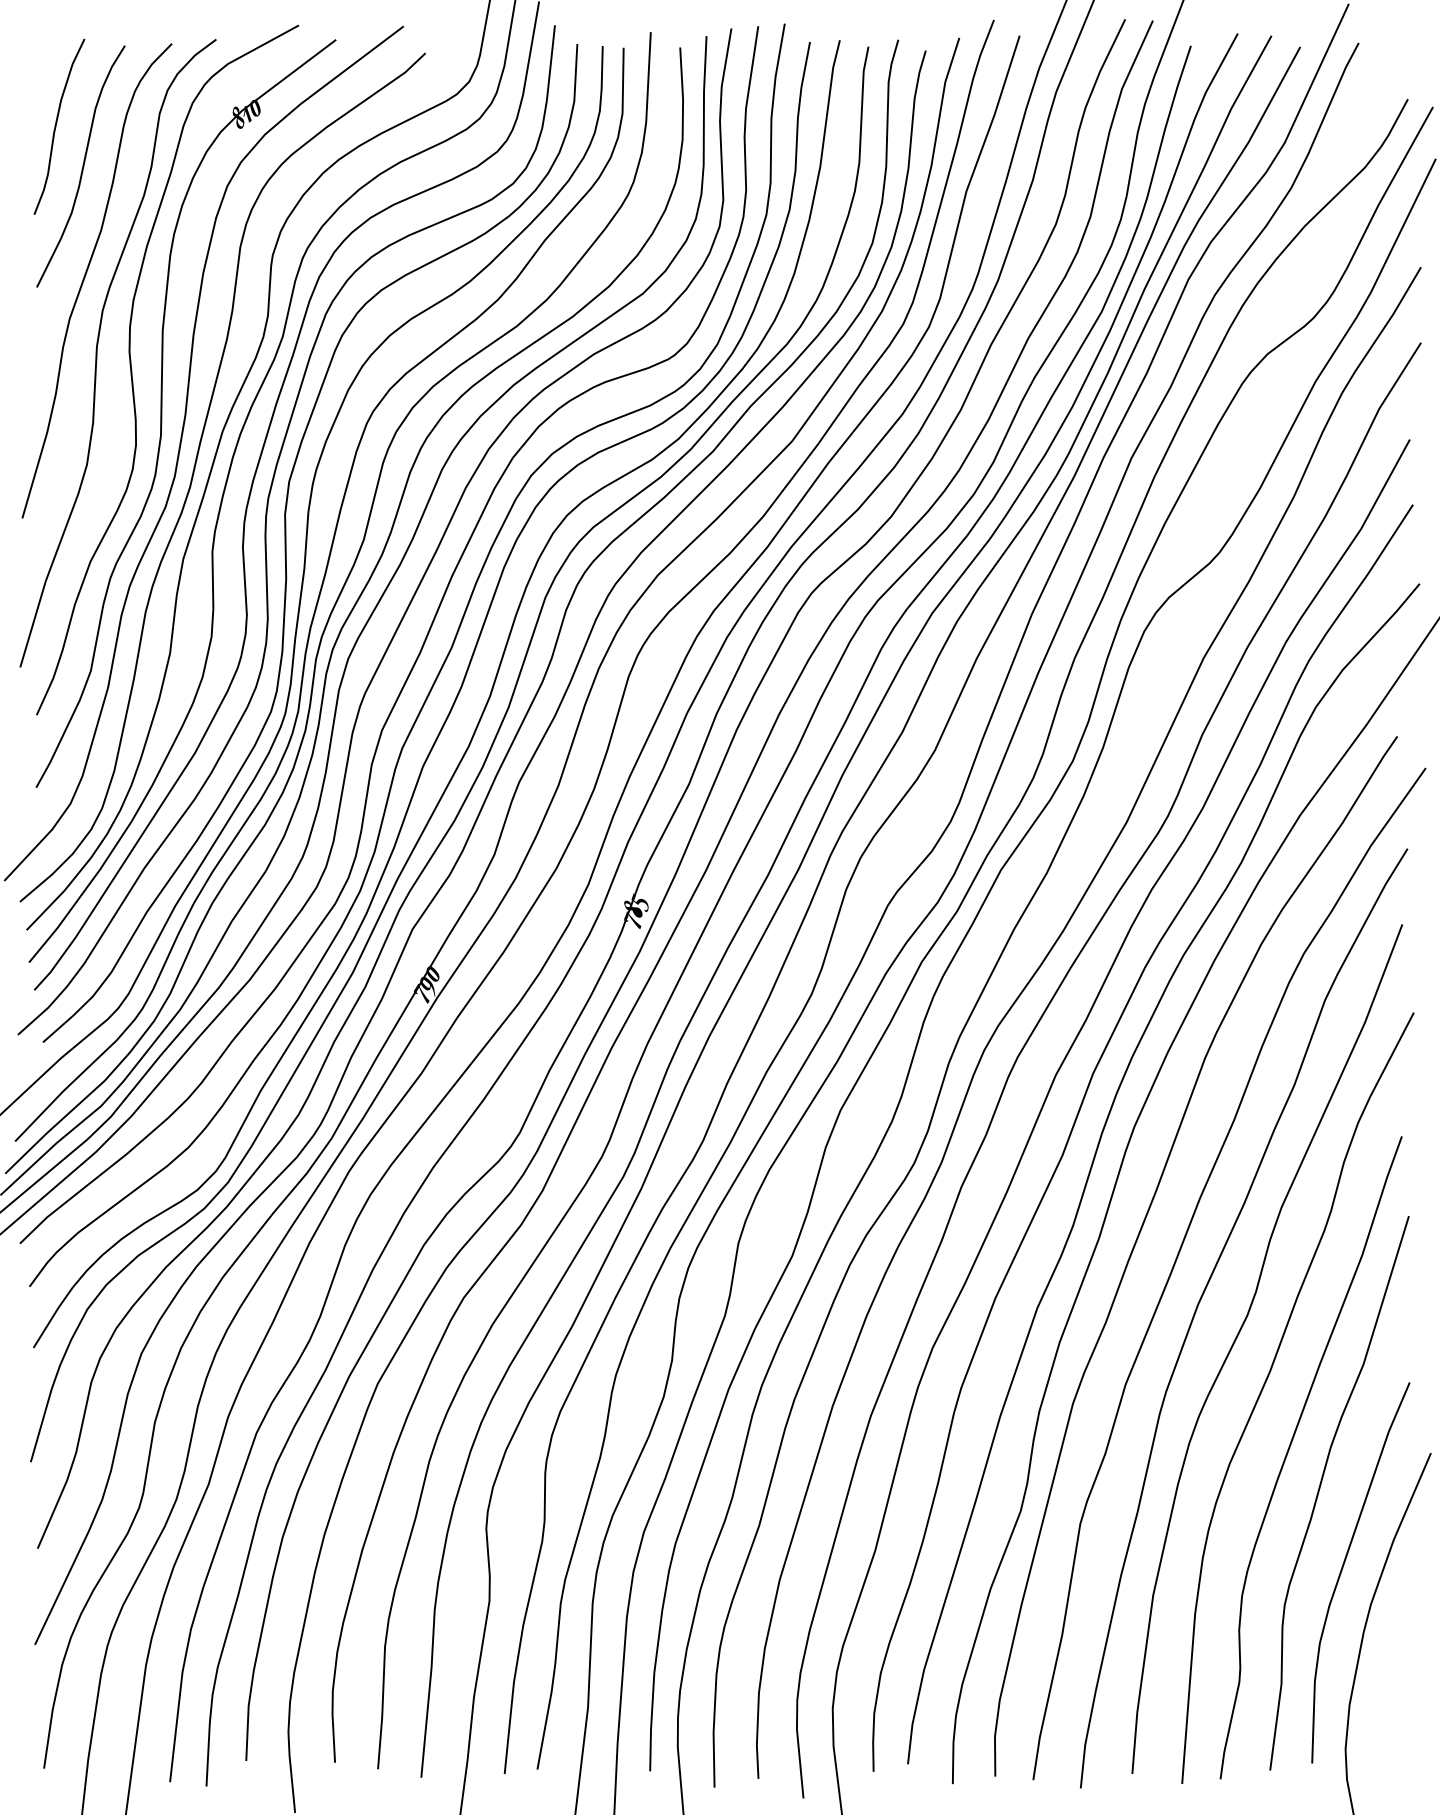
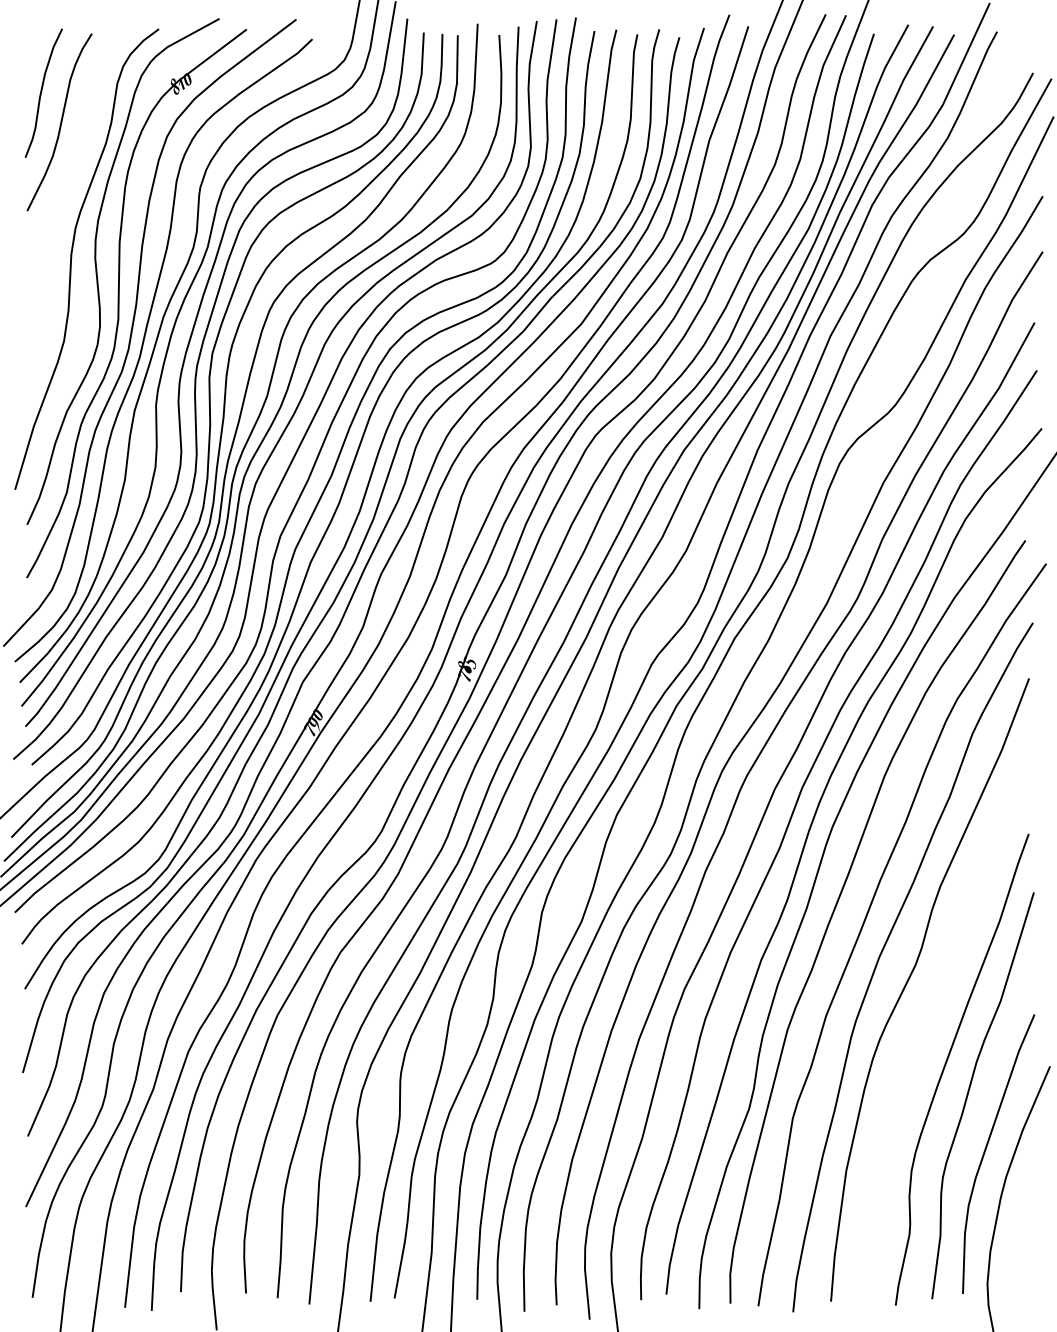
curve: (86, 275) -> (63, 202), removed
curve: (1266, 1382) -> (929, 1014), removed

